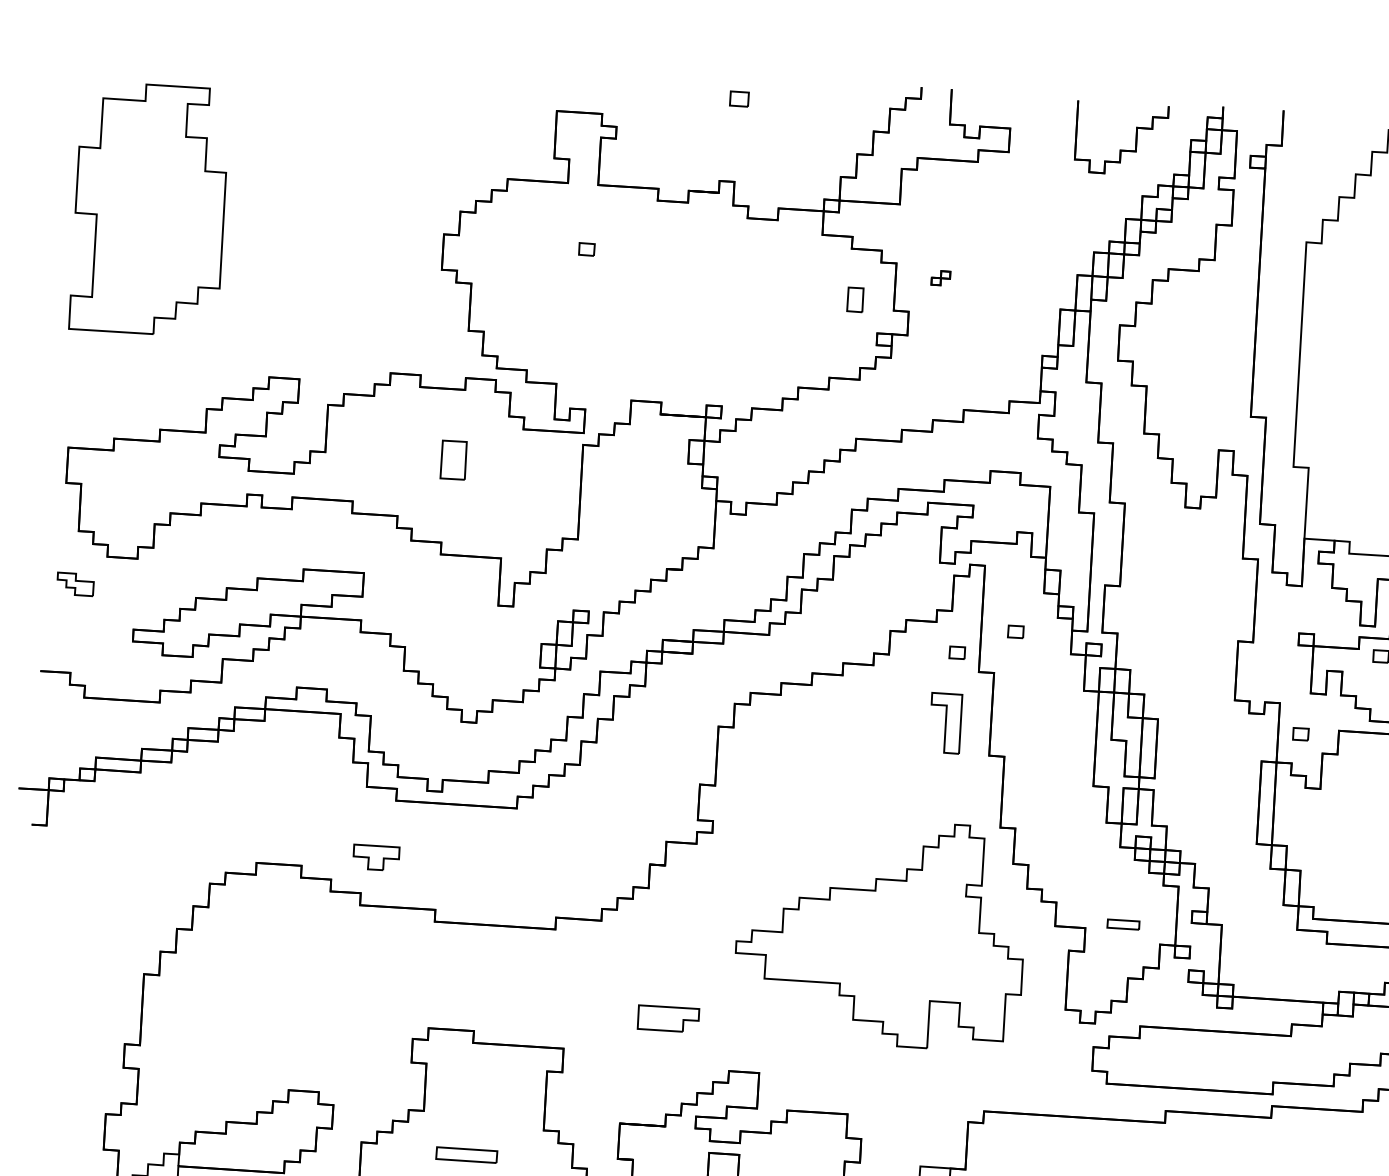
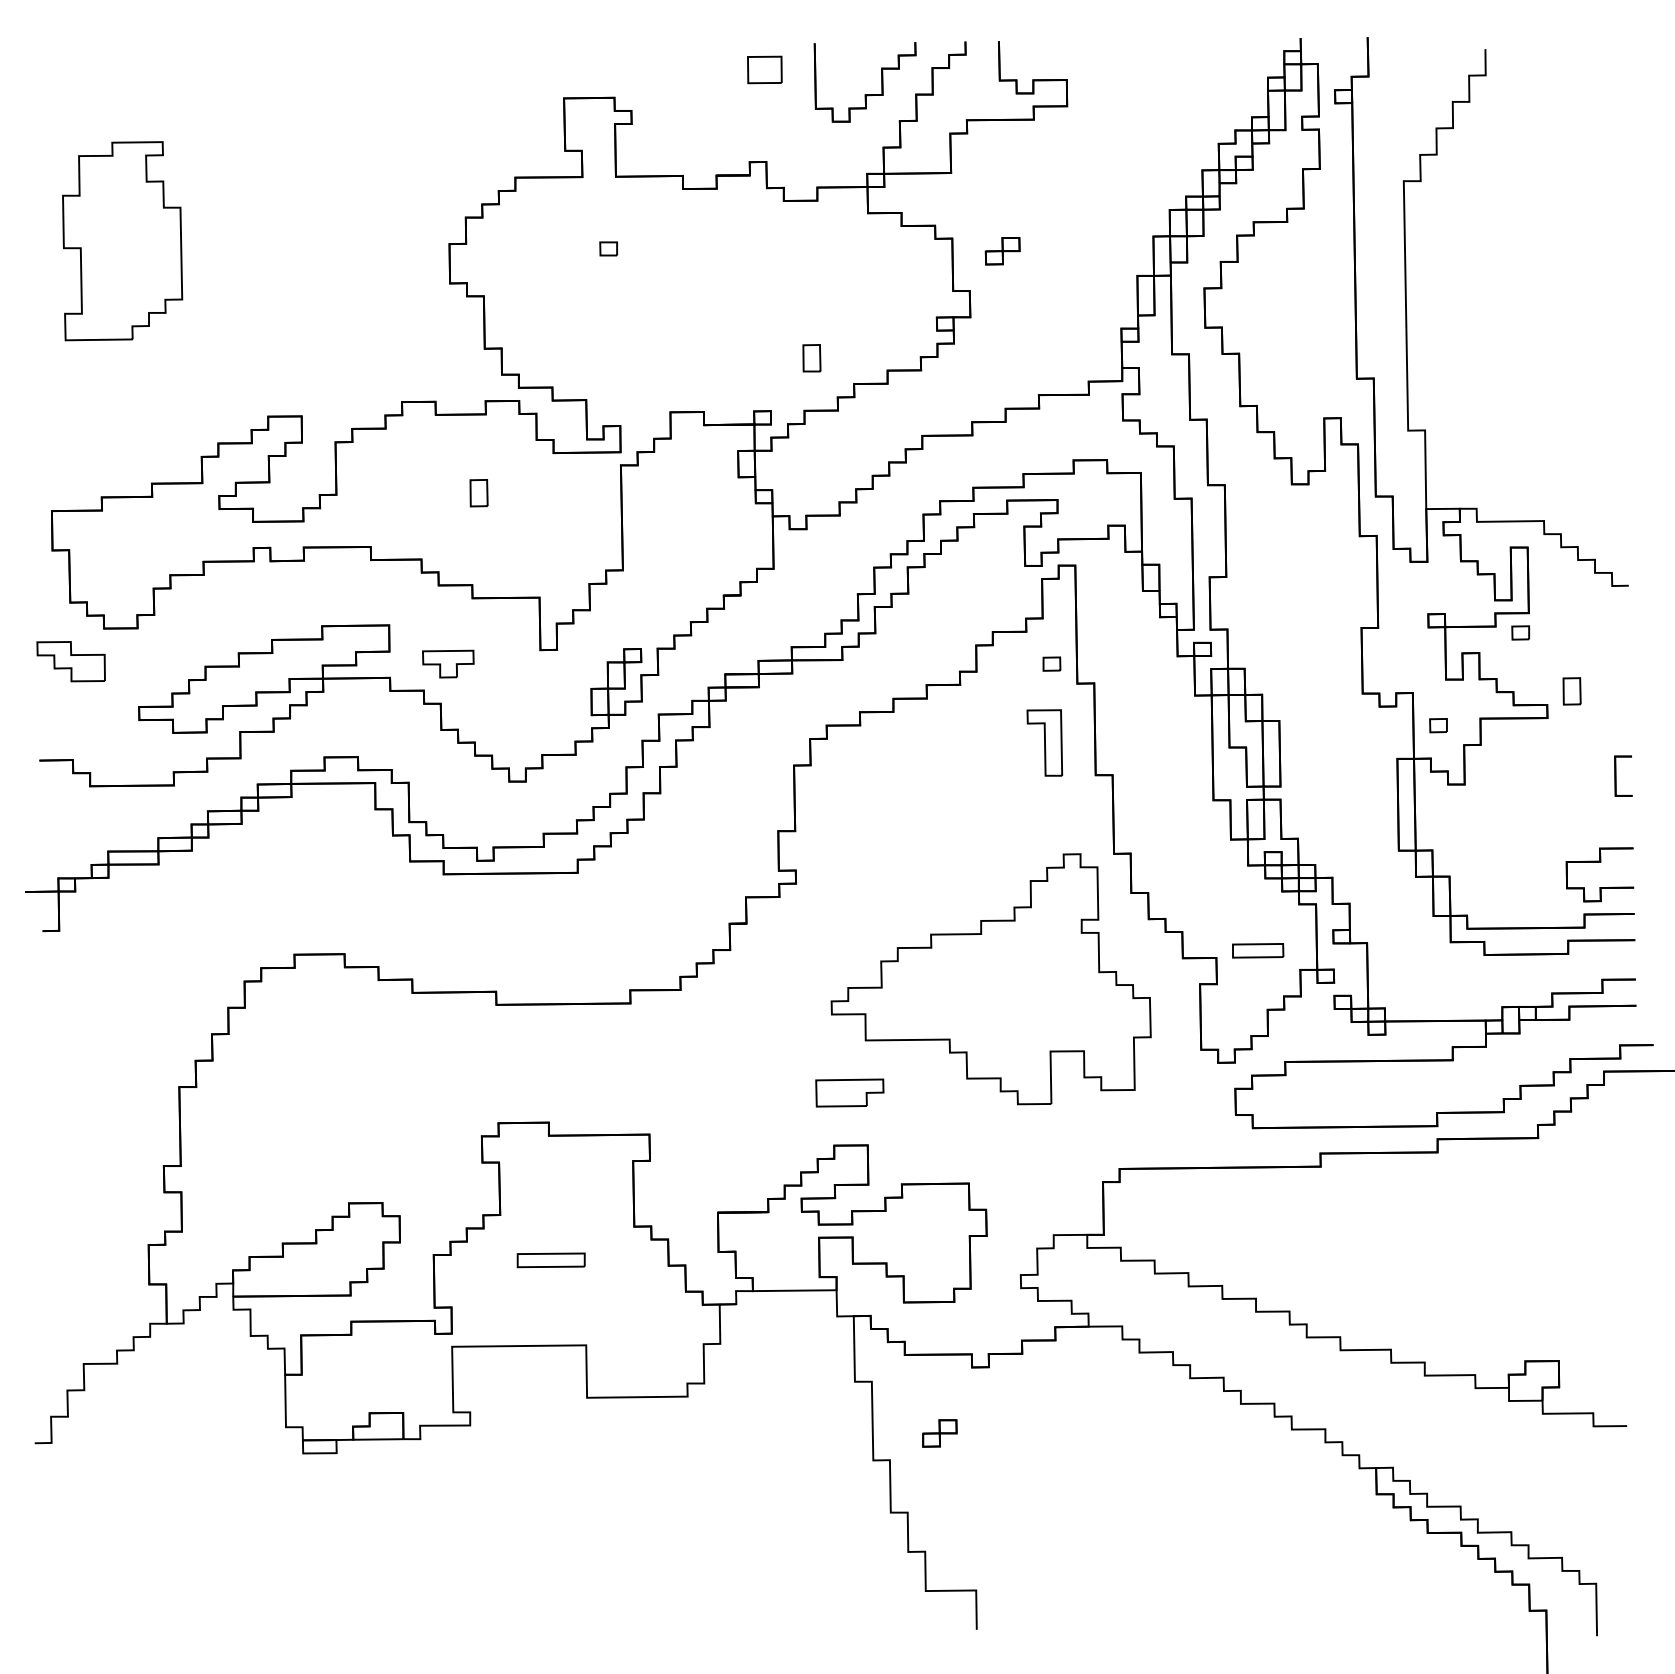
part: (739, 98) -> (764, 69), size x1.67
part: (1119, 149) -> (864, 94), moved
part: (150, 209) -> (122, 241), size x0.71
part: (940, 278) -> (1002, 251), size x1.67
part: (855, 299) -> (811, 358), moved
part: (453, 460) -> (478, 493), size x0.62
part: (74, 584) -> (70, 661), size x1.67
part: (1015, 631) -> (1114, 635), removed
part: (376, 857) -> (448, 663), moved
part: (1123, 924) -> (1258, 950), size x1.43
part: (668, 1018) -> (849, 1092), moved

